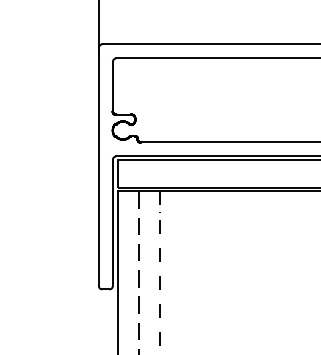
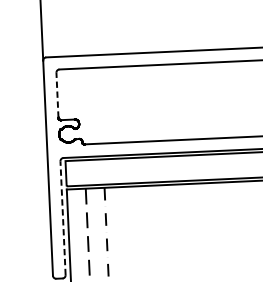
line: (112, 86) -> (57, 94), solid -> dashed
line: (112, 222) -> (62, 217), solid -> dashed

